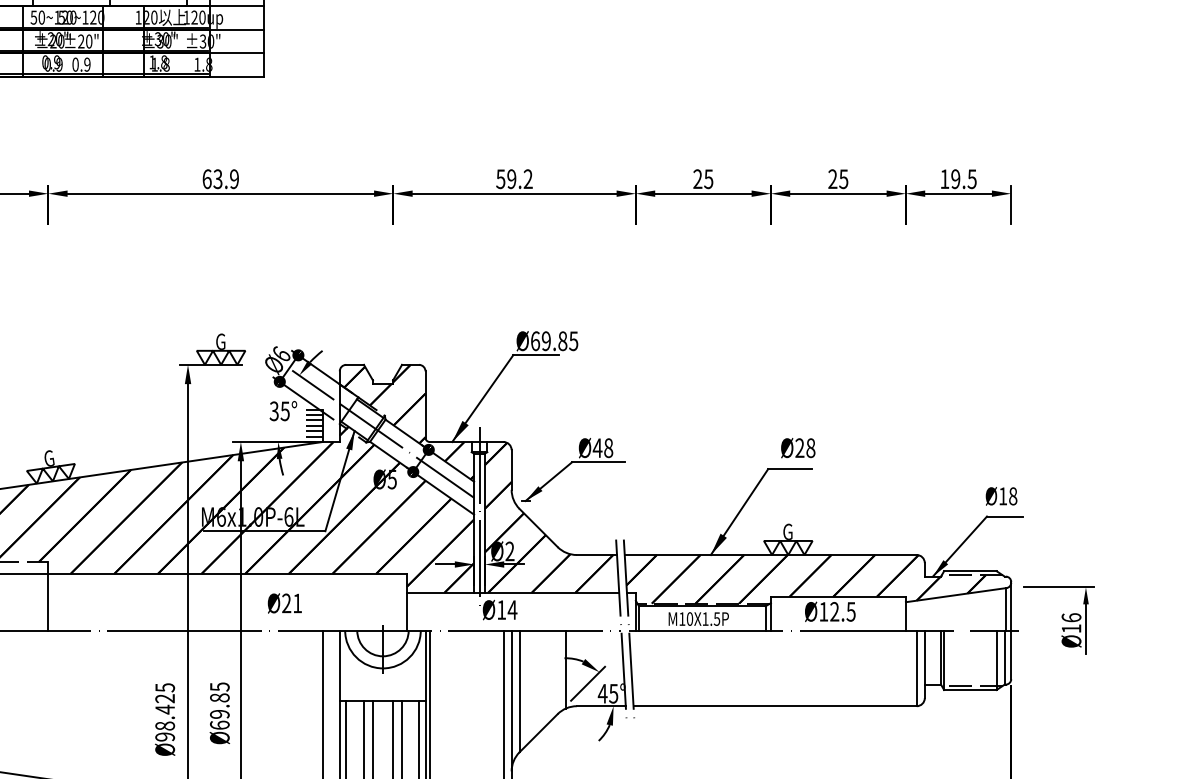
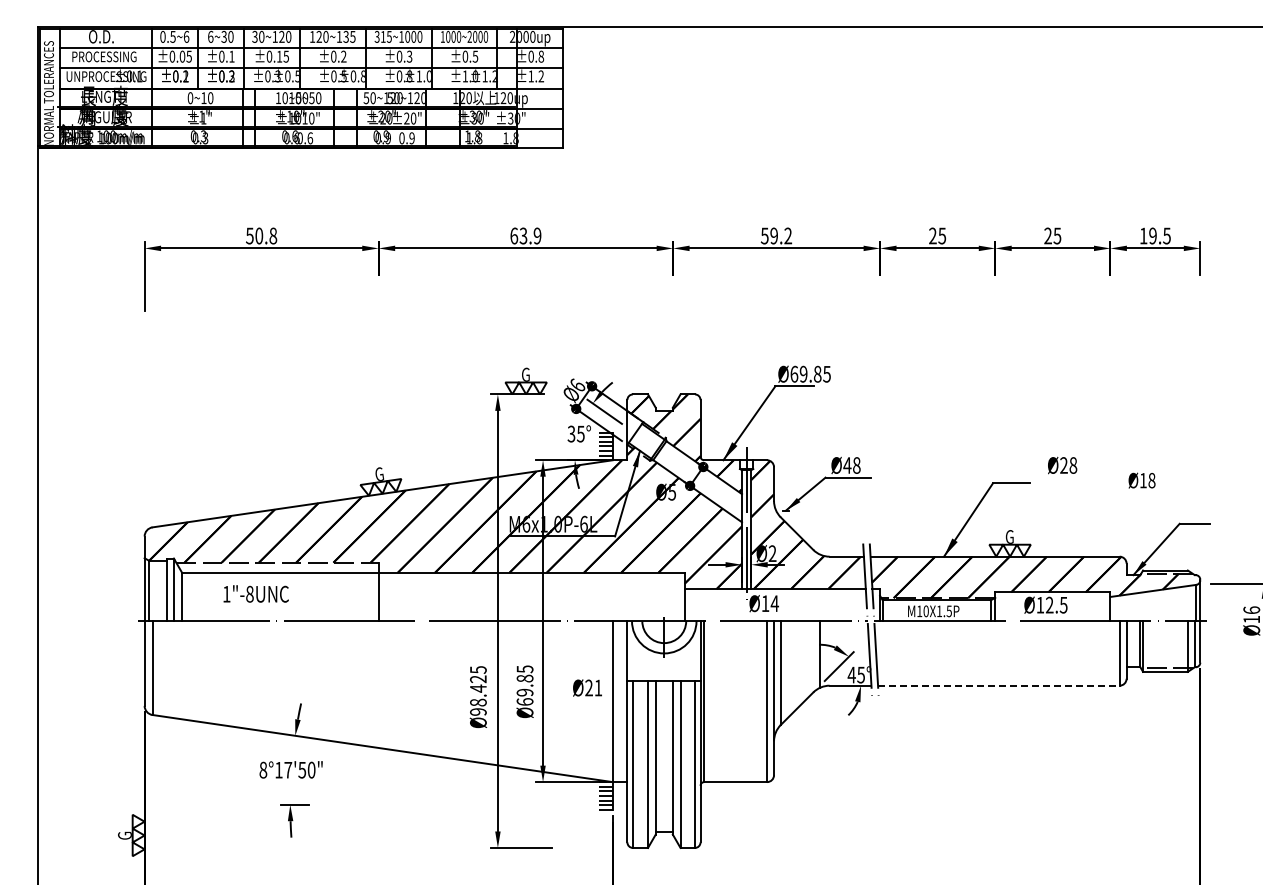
text: (798, 448) -> (1062, 465), moved
line: (406, 450) -> (684, 467), removed
text: (1000, 496) -> (1141, 480), moved
text: (284, 602) -> (587, 687), moved
line: (774, 705) -> (998, 685), solid -> dashed

